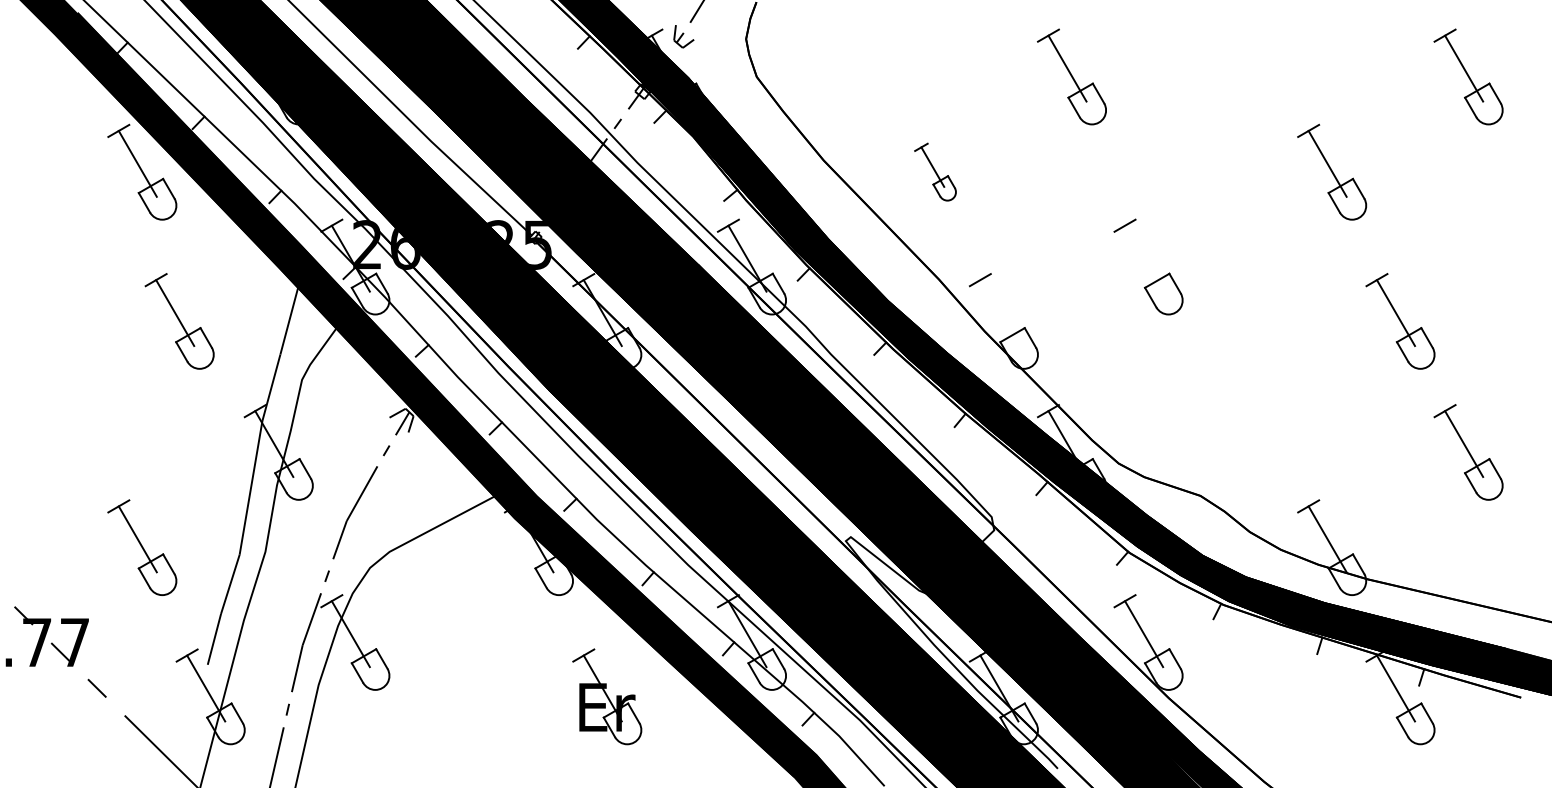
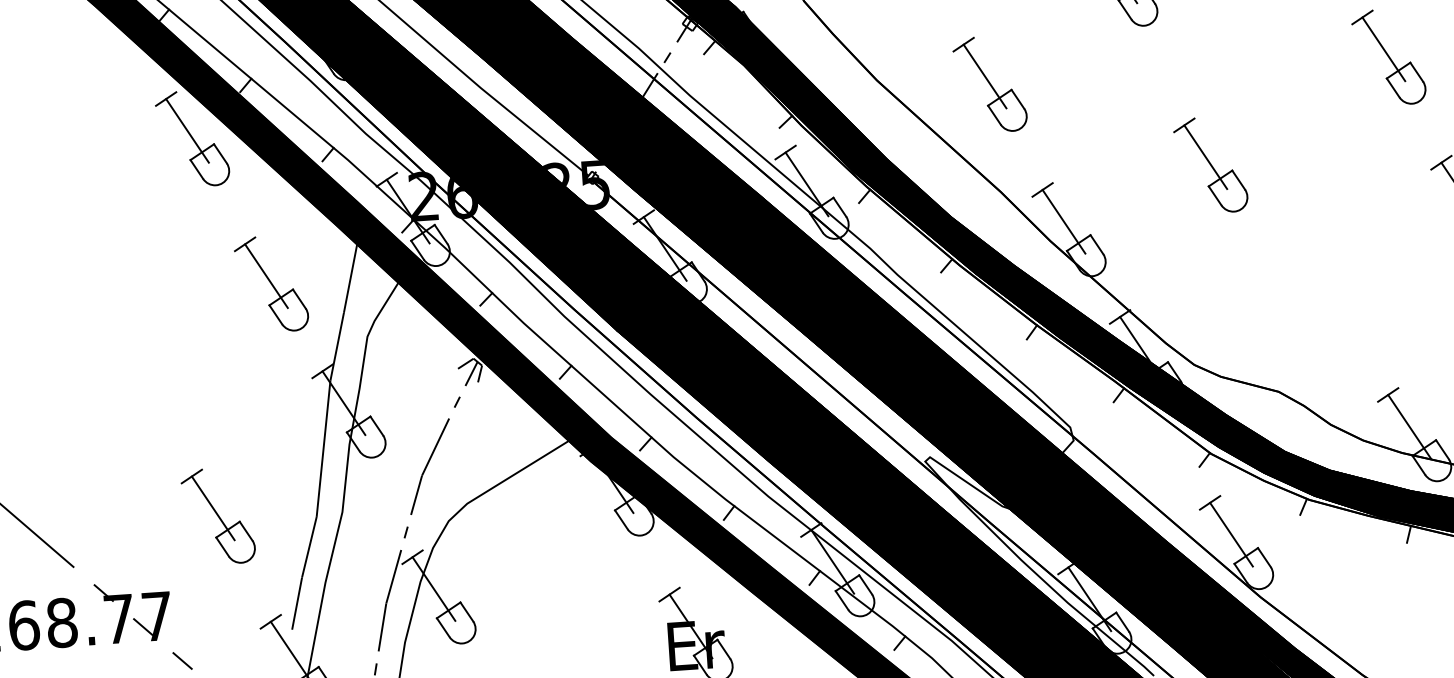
part: (935, 171) -> (990, 83), size x1.67
line: (1144, 258) -> (1206, 156), added
line: (999, 313) -> (1064, 222), added
part: (179, 321) -> (271, 284), moved

